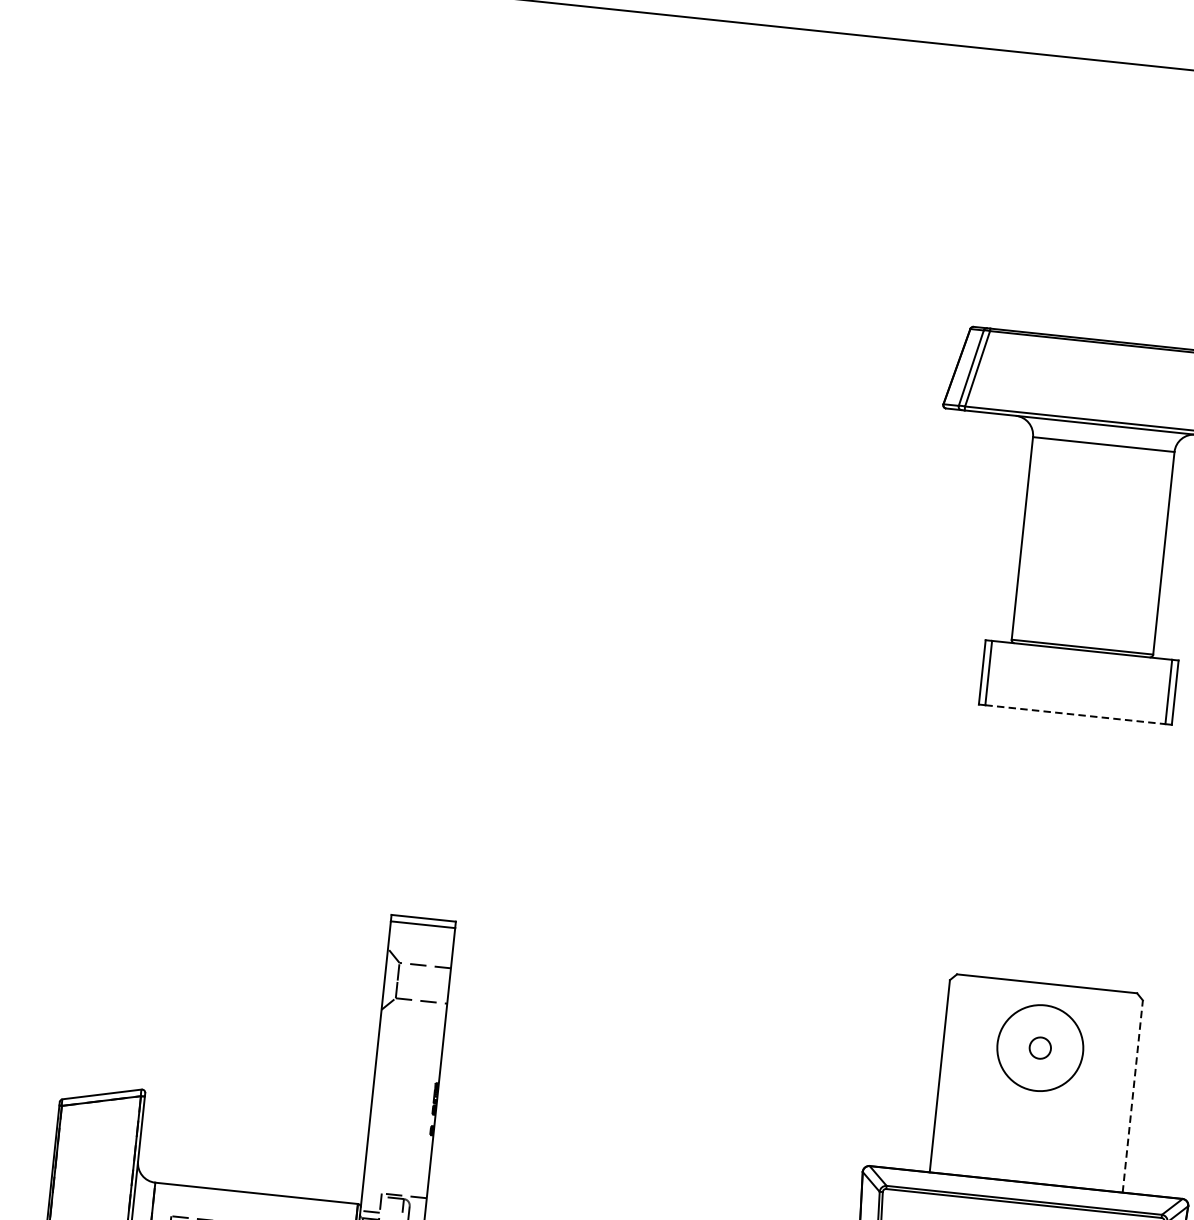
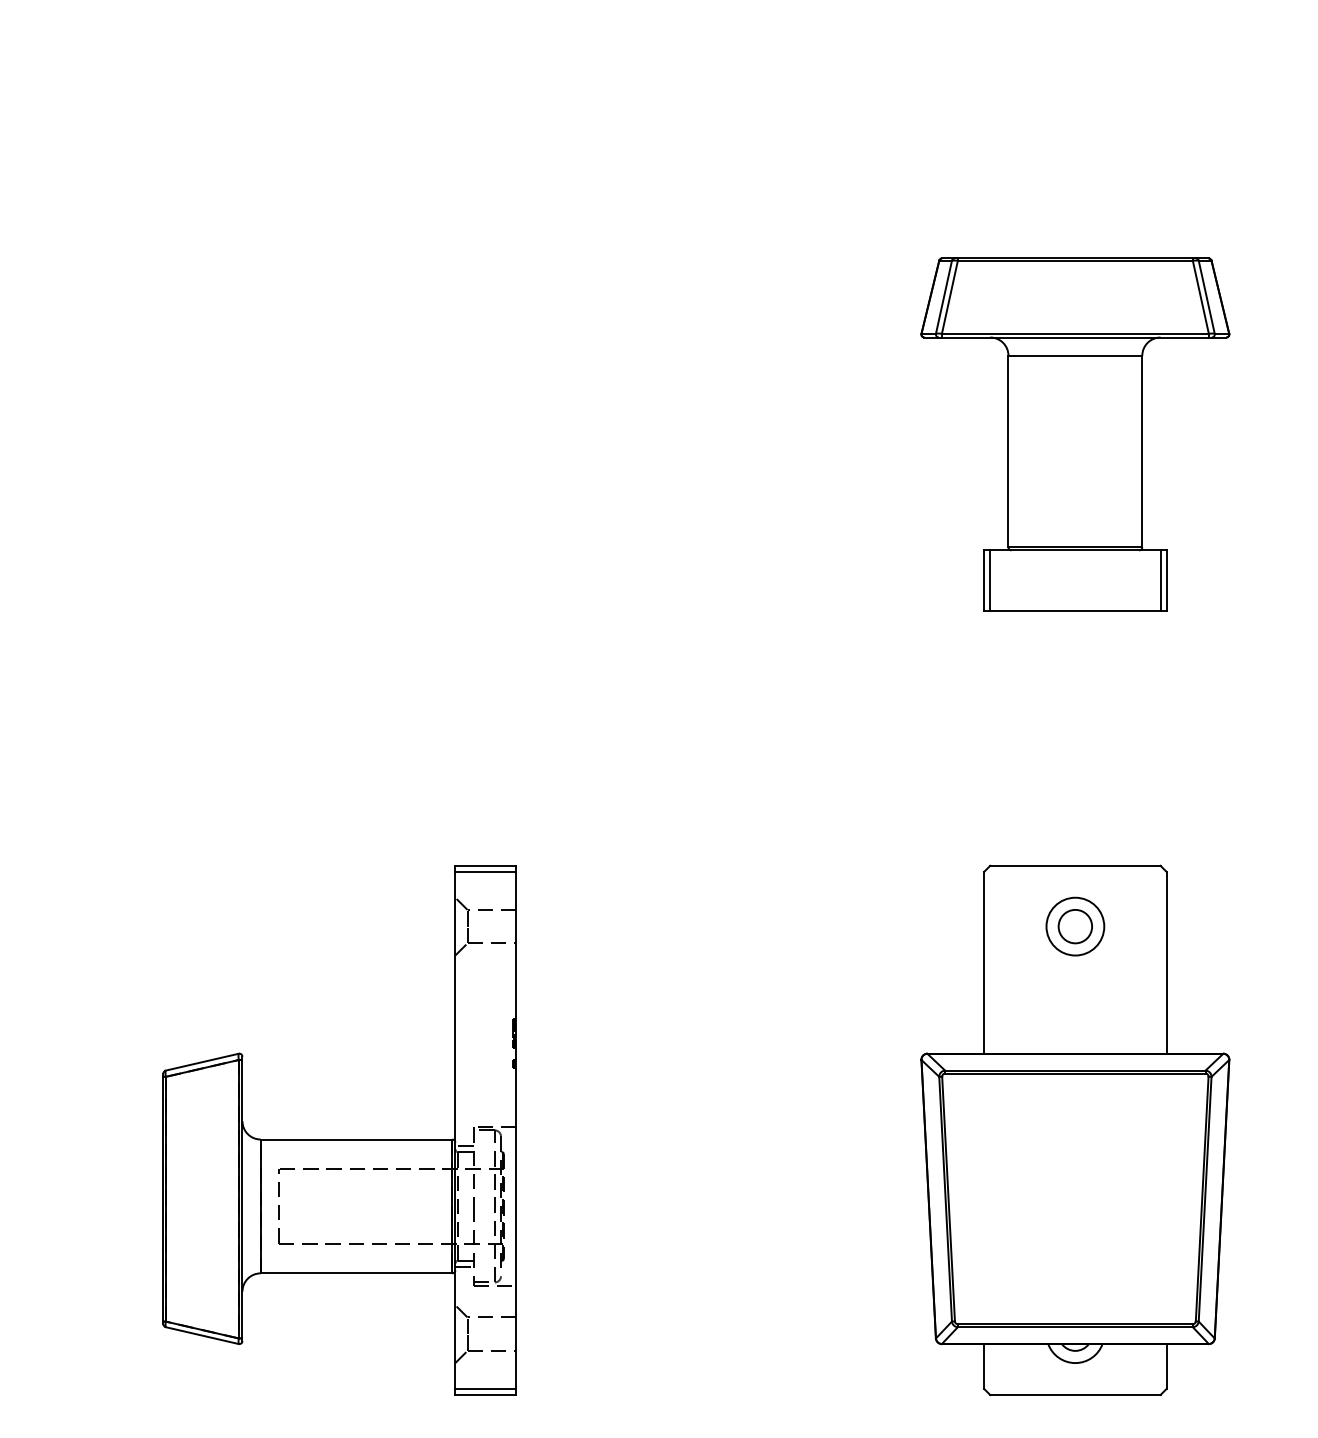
line: (1075, 714) -> (1075, 611), dashed -> solid
circle: (1040, 1048) -> (1075, 926), size x0.71
circle: (1040, 1048) -> (1075, 926), size x1.67
line: (1132, 1096) -> (1166, 962), dashed -> solid

